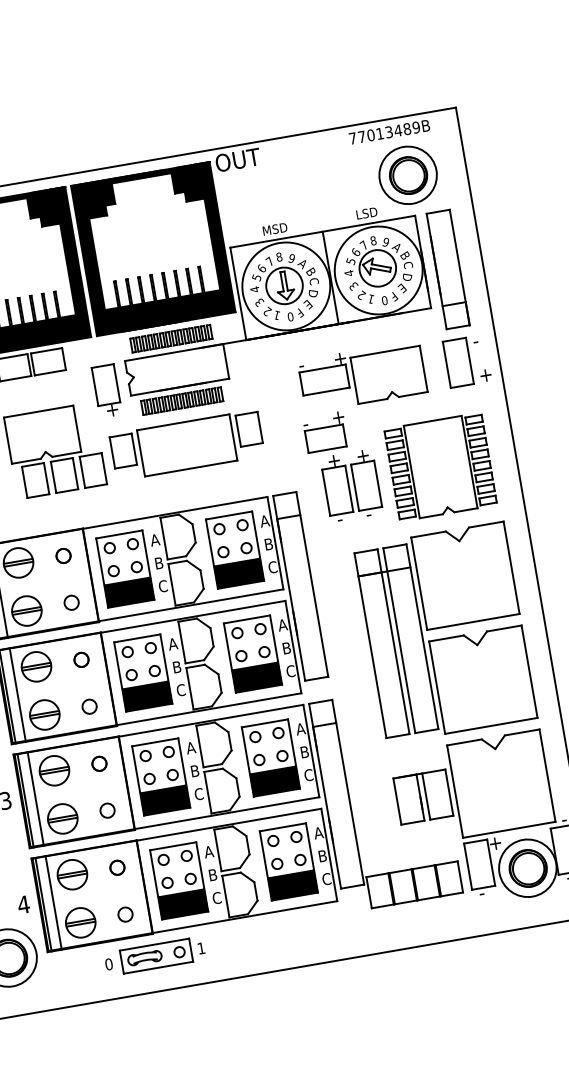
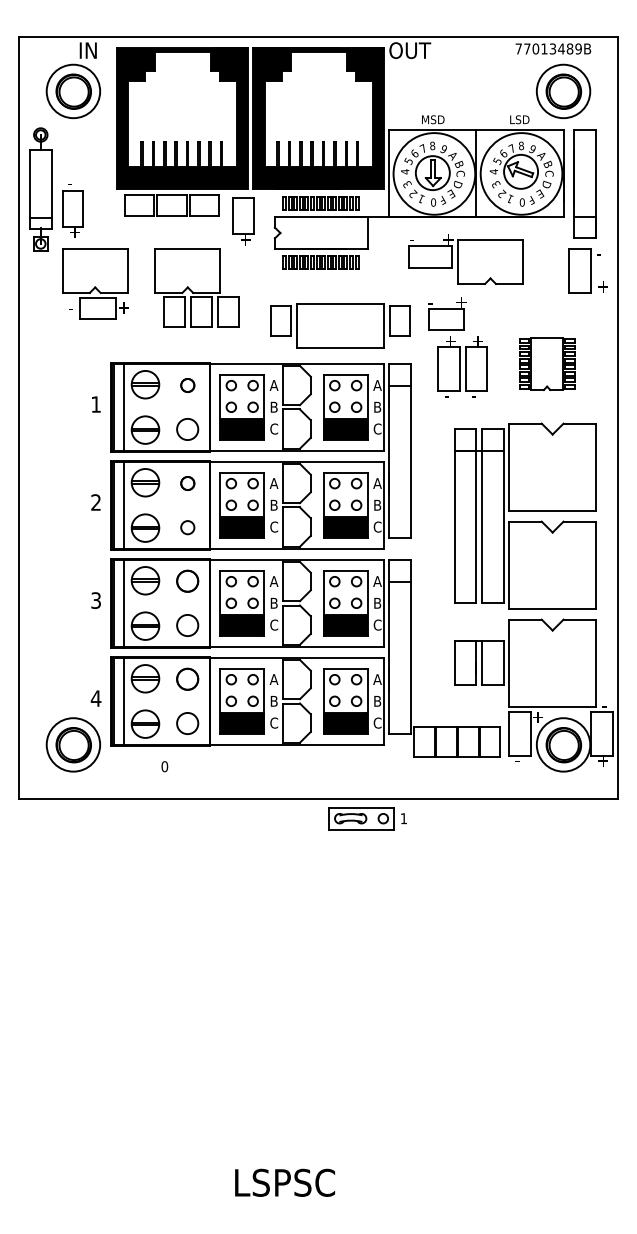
part: (362, 376) -> (465, 259), moved
part: (106, 391) -> (243, 221), moved
part: (187, 445) -> (340, 325), moved
part: (439, 466) -> (546, 363), size x0.6
circle: (71, 602) -> (187, 429), size x1.6
circle: (99, 763) -> (187, 581), size x1.6
circle: (107, 810) -> (187, 625), size x1.6
circle: (117, 867) -> (187, 679), size x1.6
circle: (125, 914) -> (187, 723), size x1.6
part: (162, 954) -> (367, 818), moved

